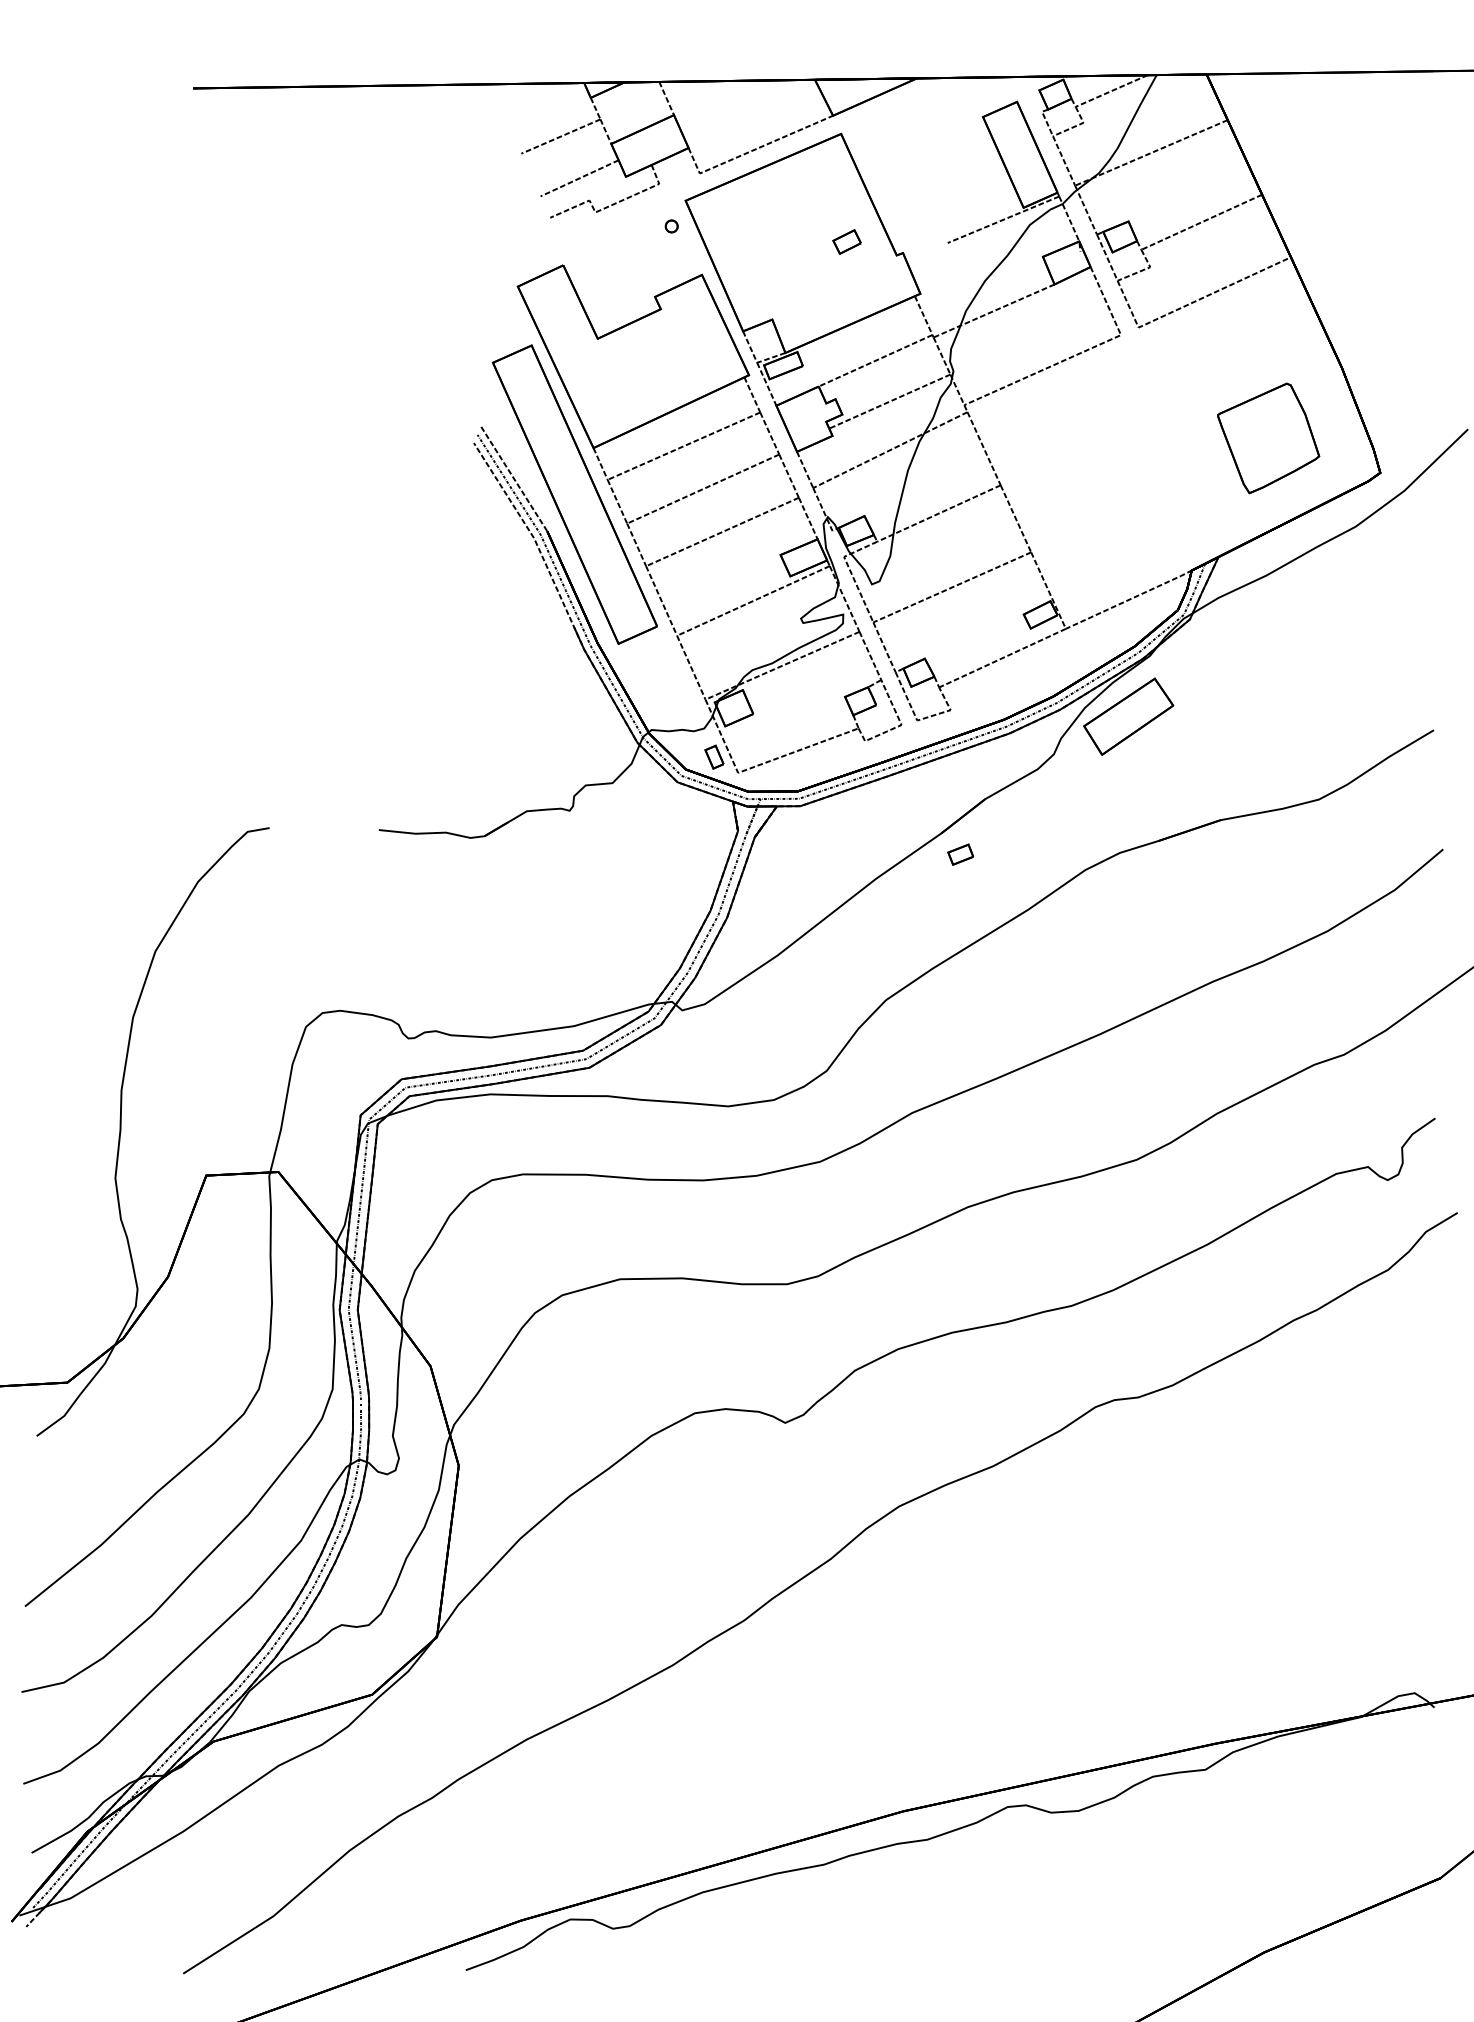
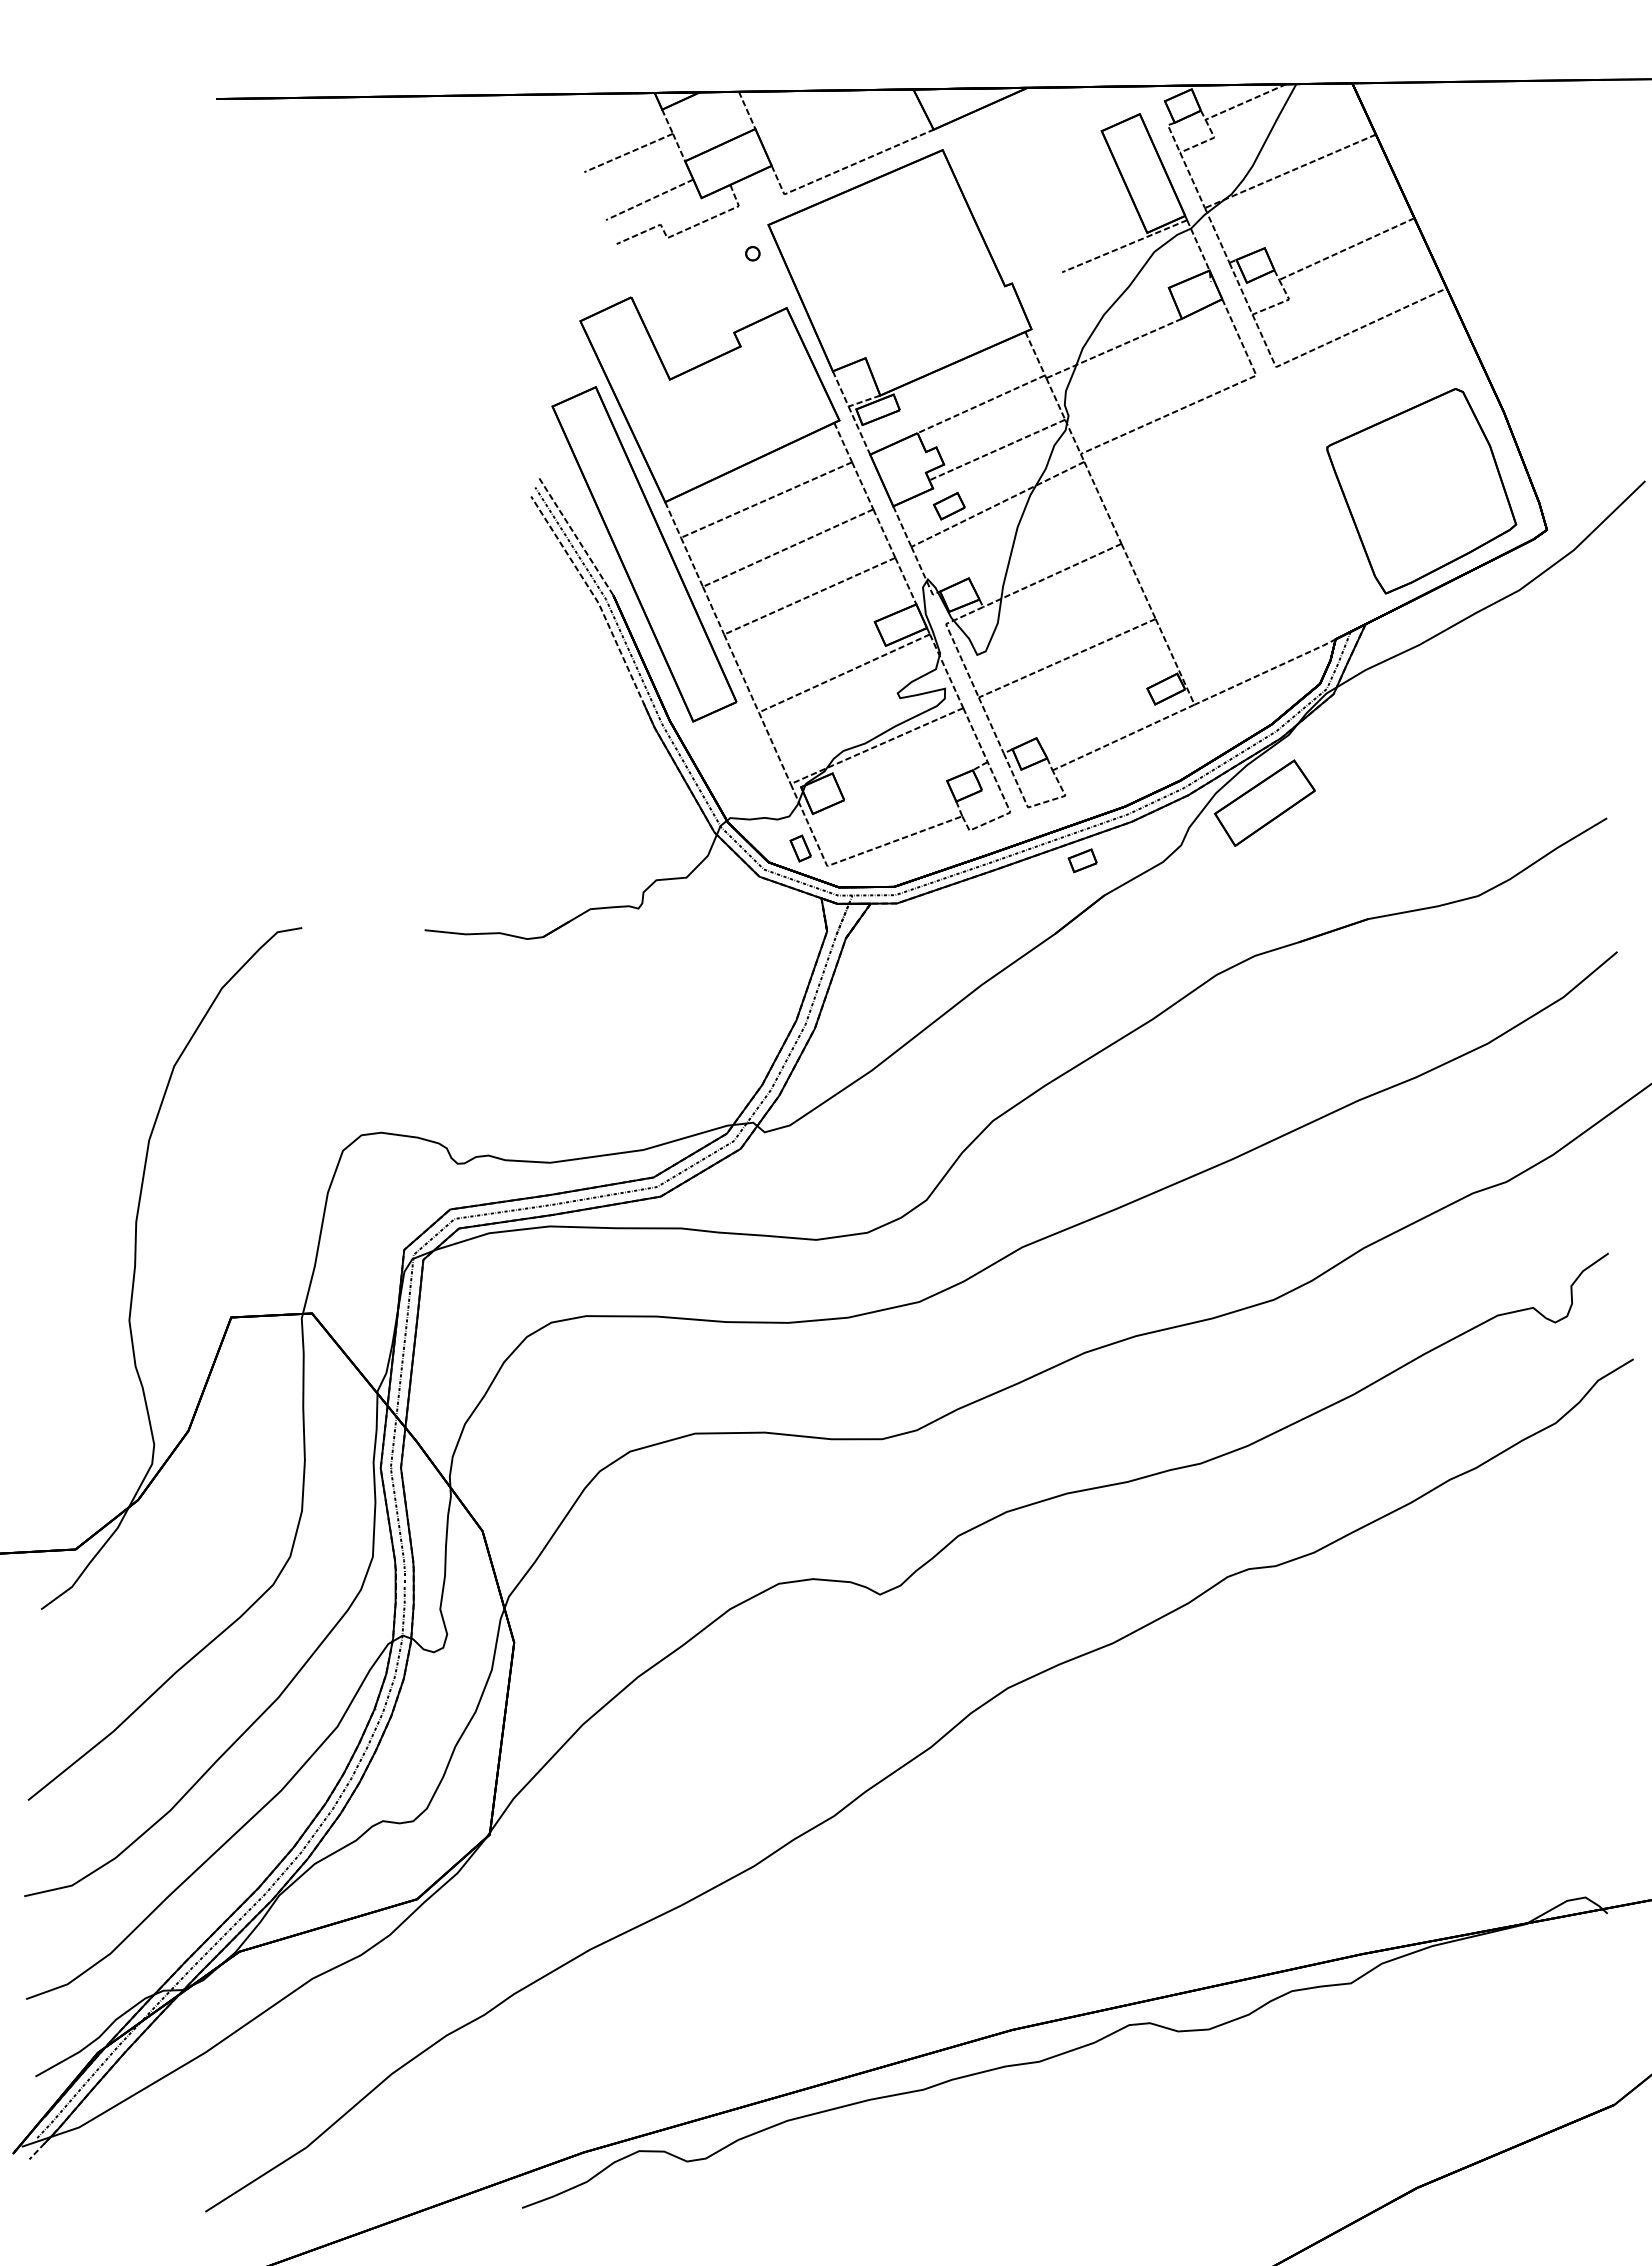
part: (846, 242) -> (948, 506), moved
part: (1268, 438) -> (1421, 491), size x1.67
part: (960, 854) -> (1082, 860), moved

